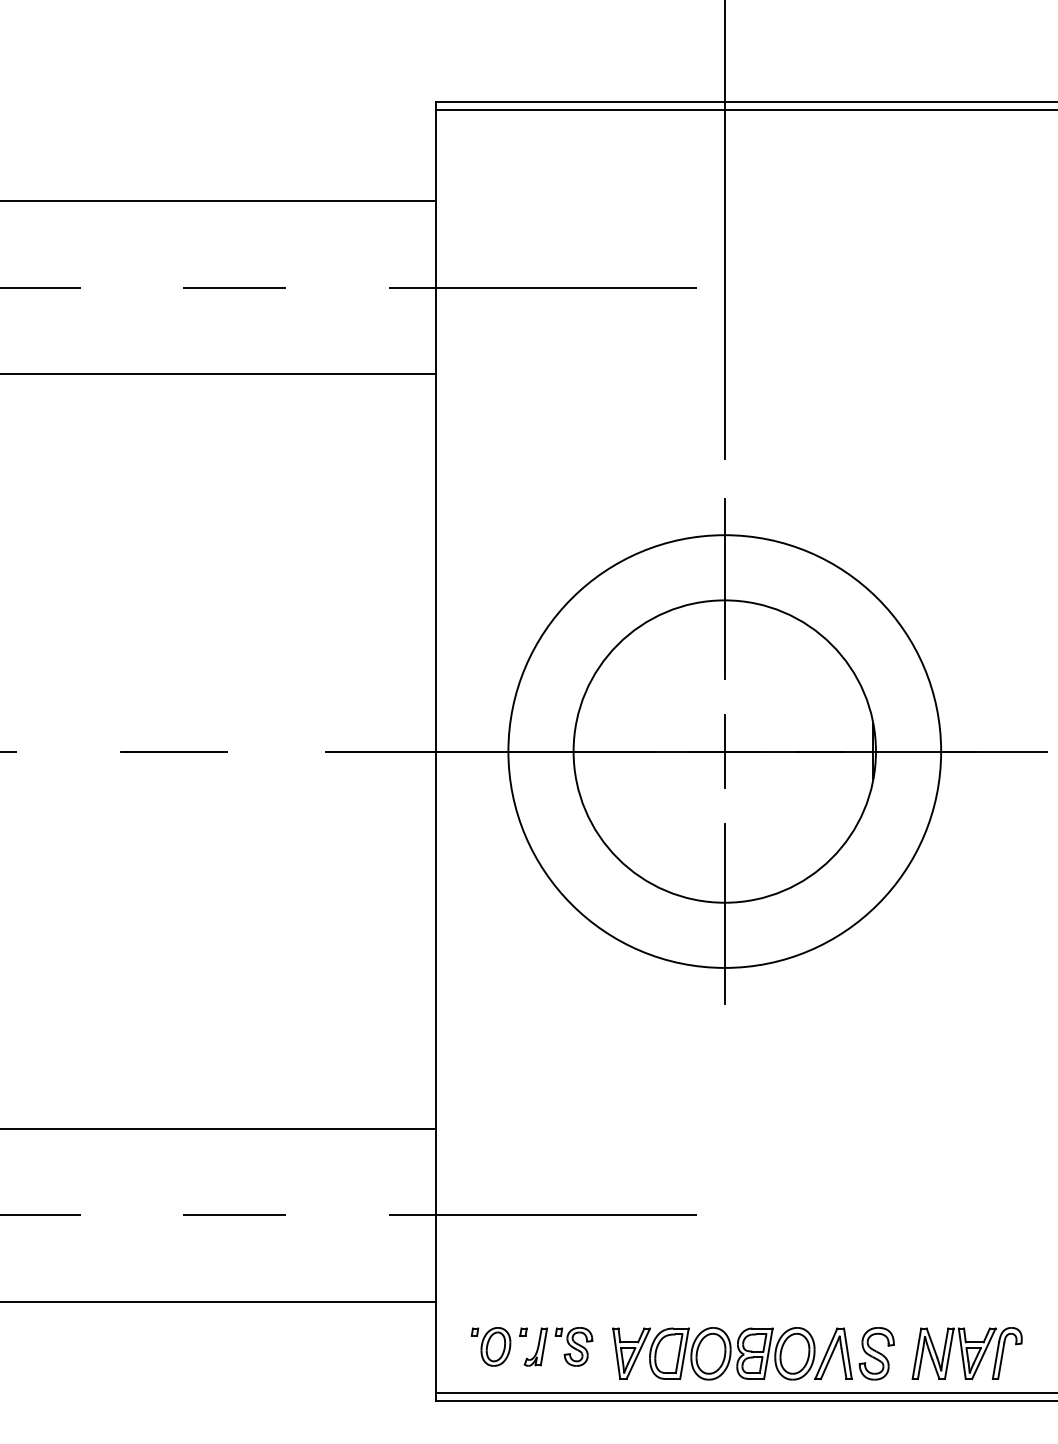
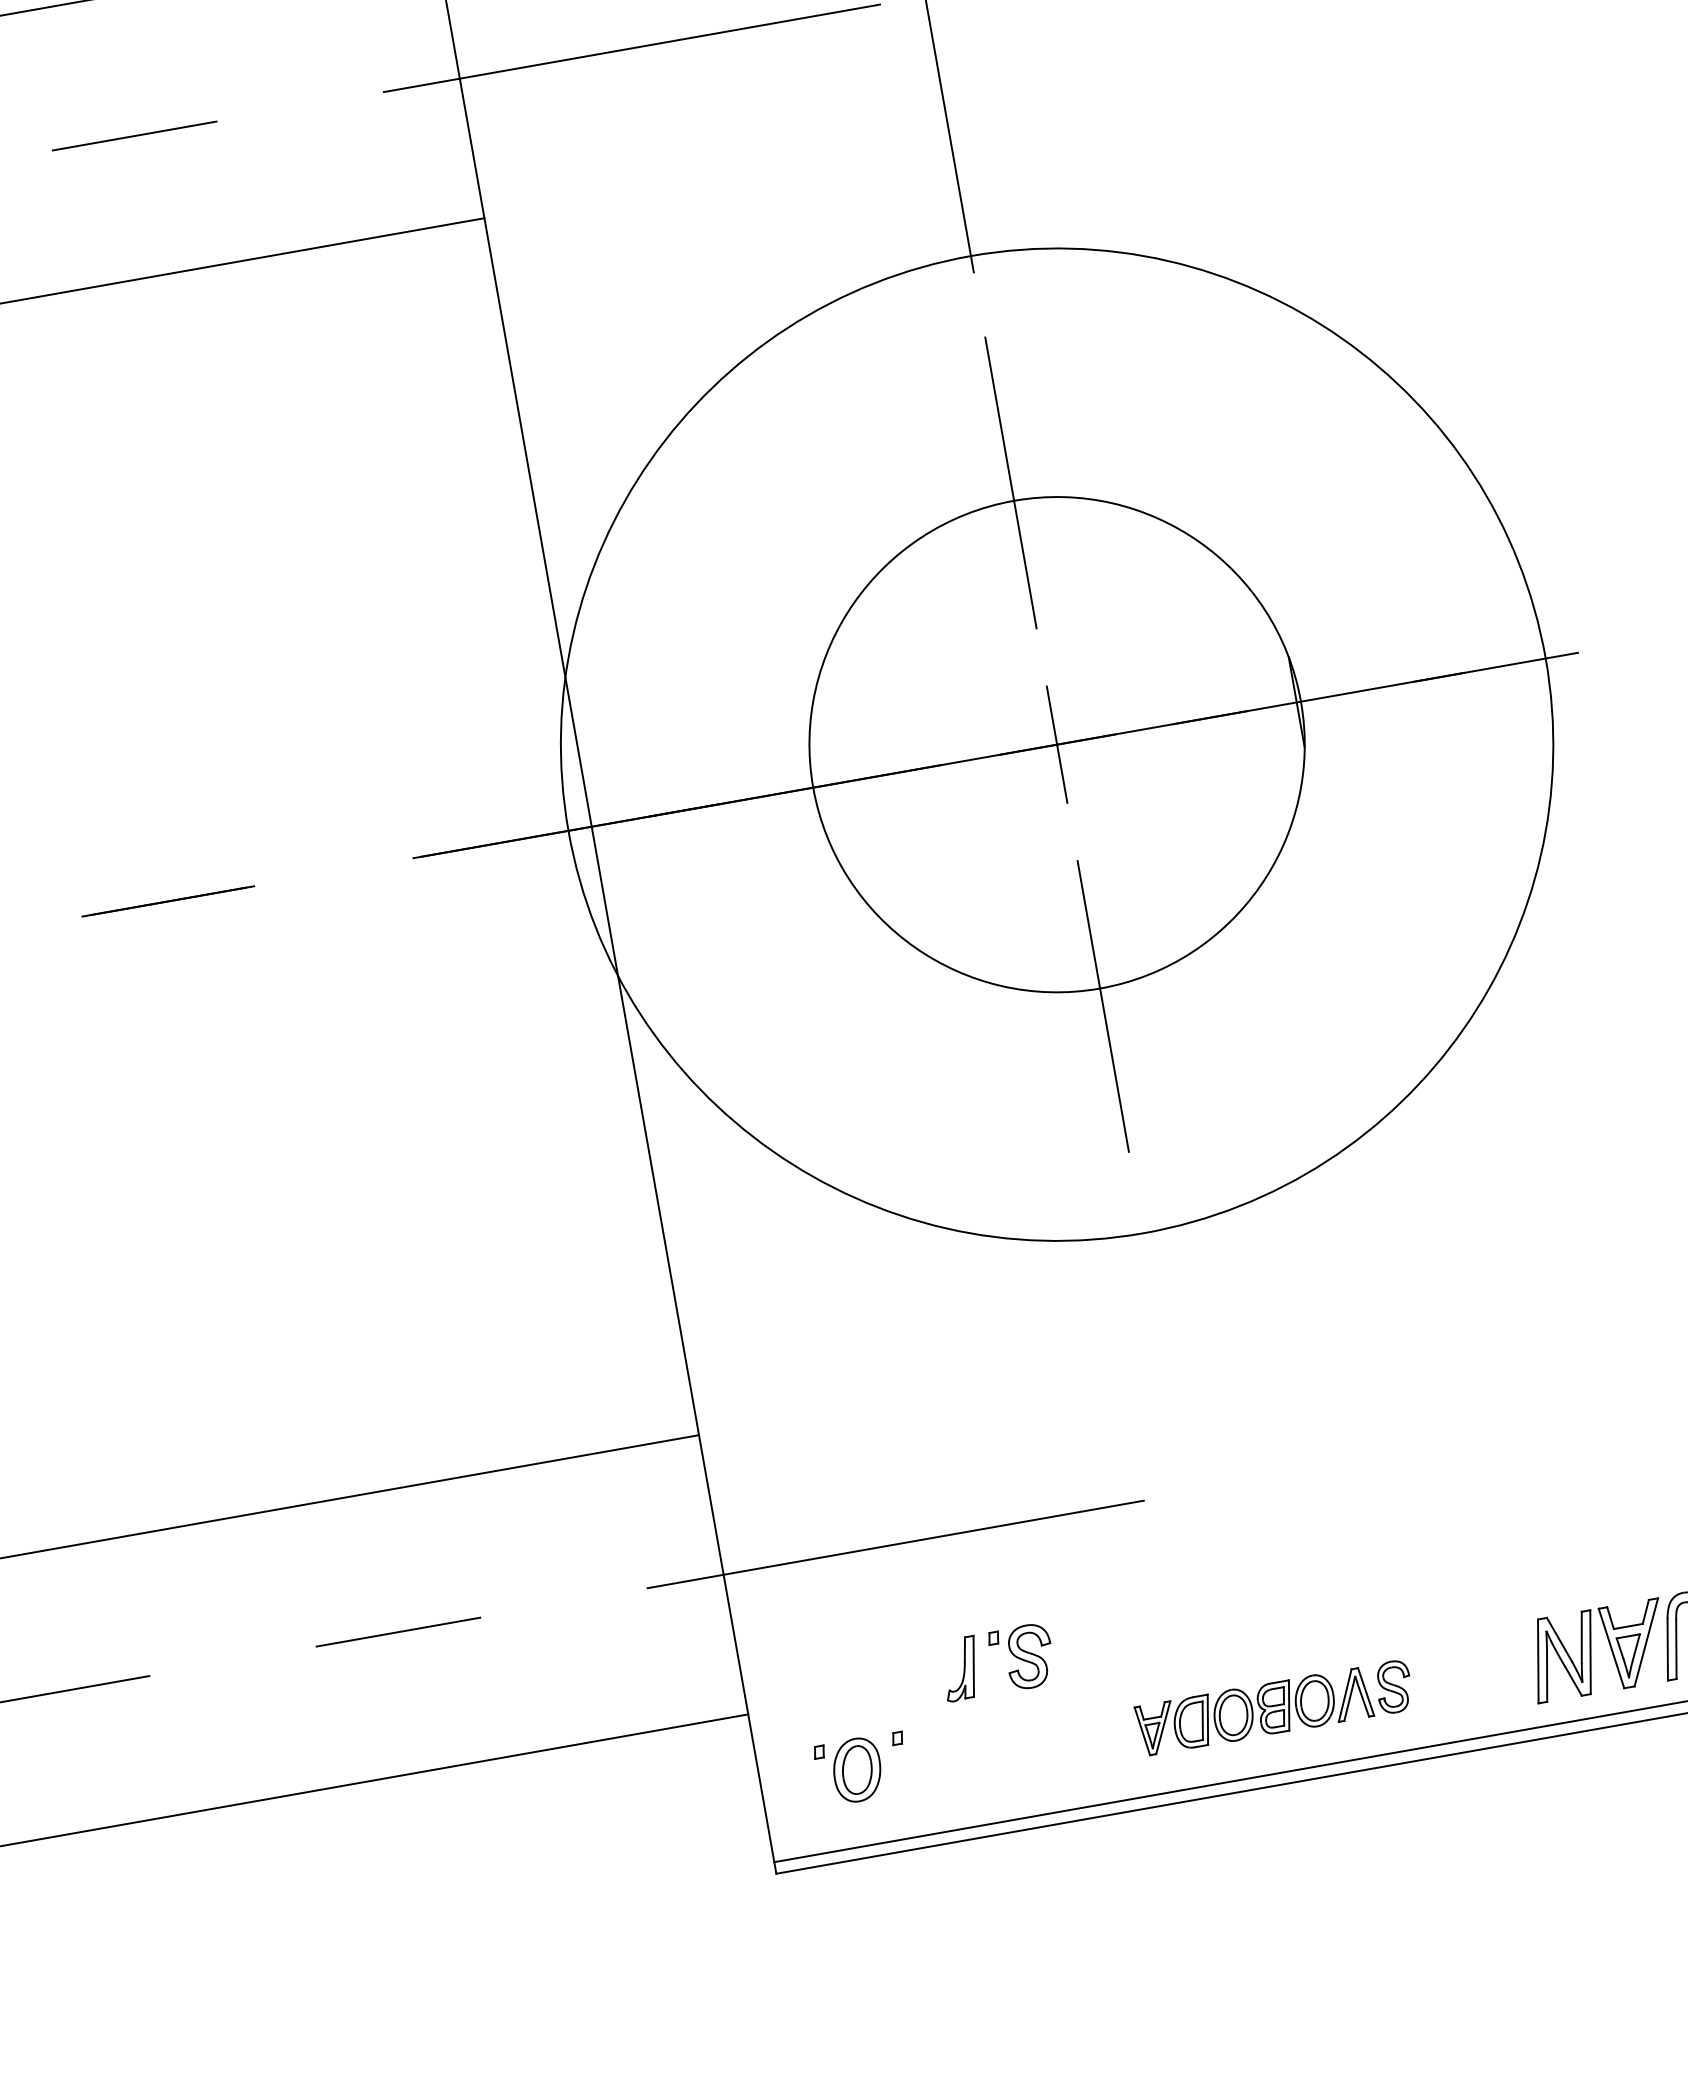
circle: (724, 751) -> (1056, 744), size x1.4
part: (564, 1353) -> (1008, 1671), moved
part: (753, 1353) -> (1274, 1707), size x0.6

